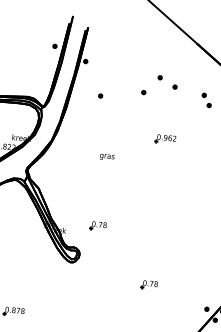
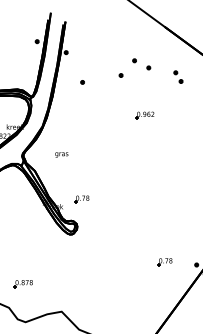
text: (106, 156) -> (61, 154), moved
part: (98, 225) -> (81, 199), moved
part: (148, 285) -> (164, 262), moved

